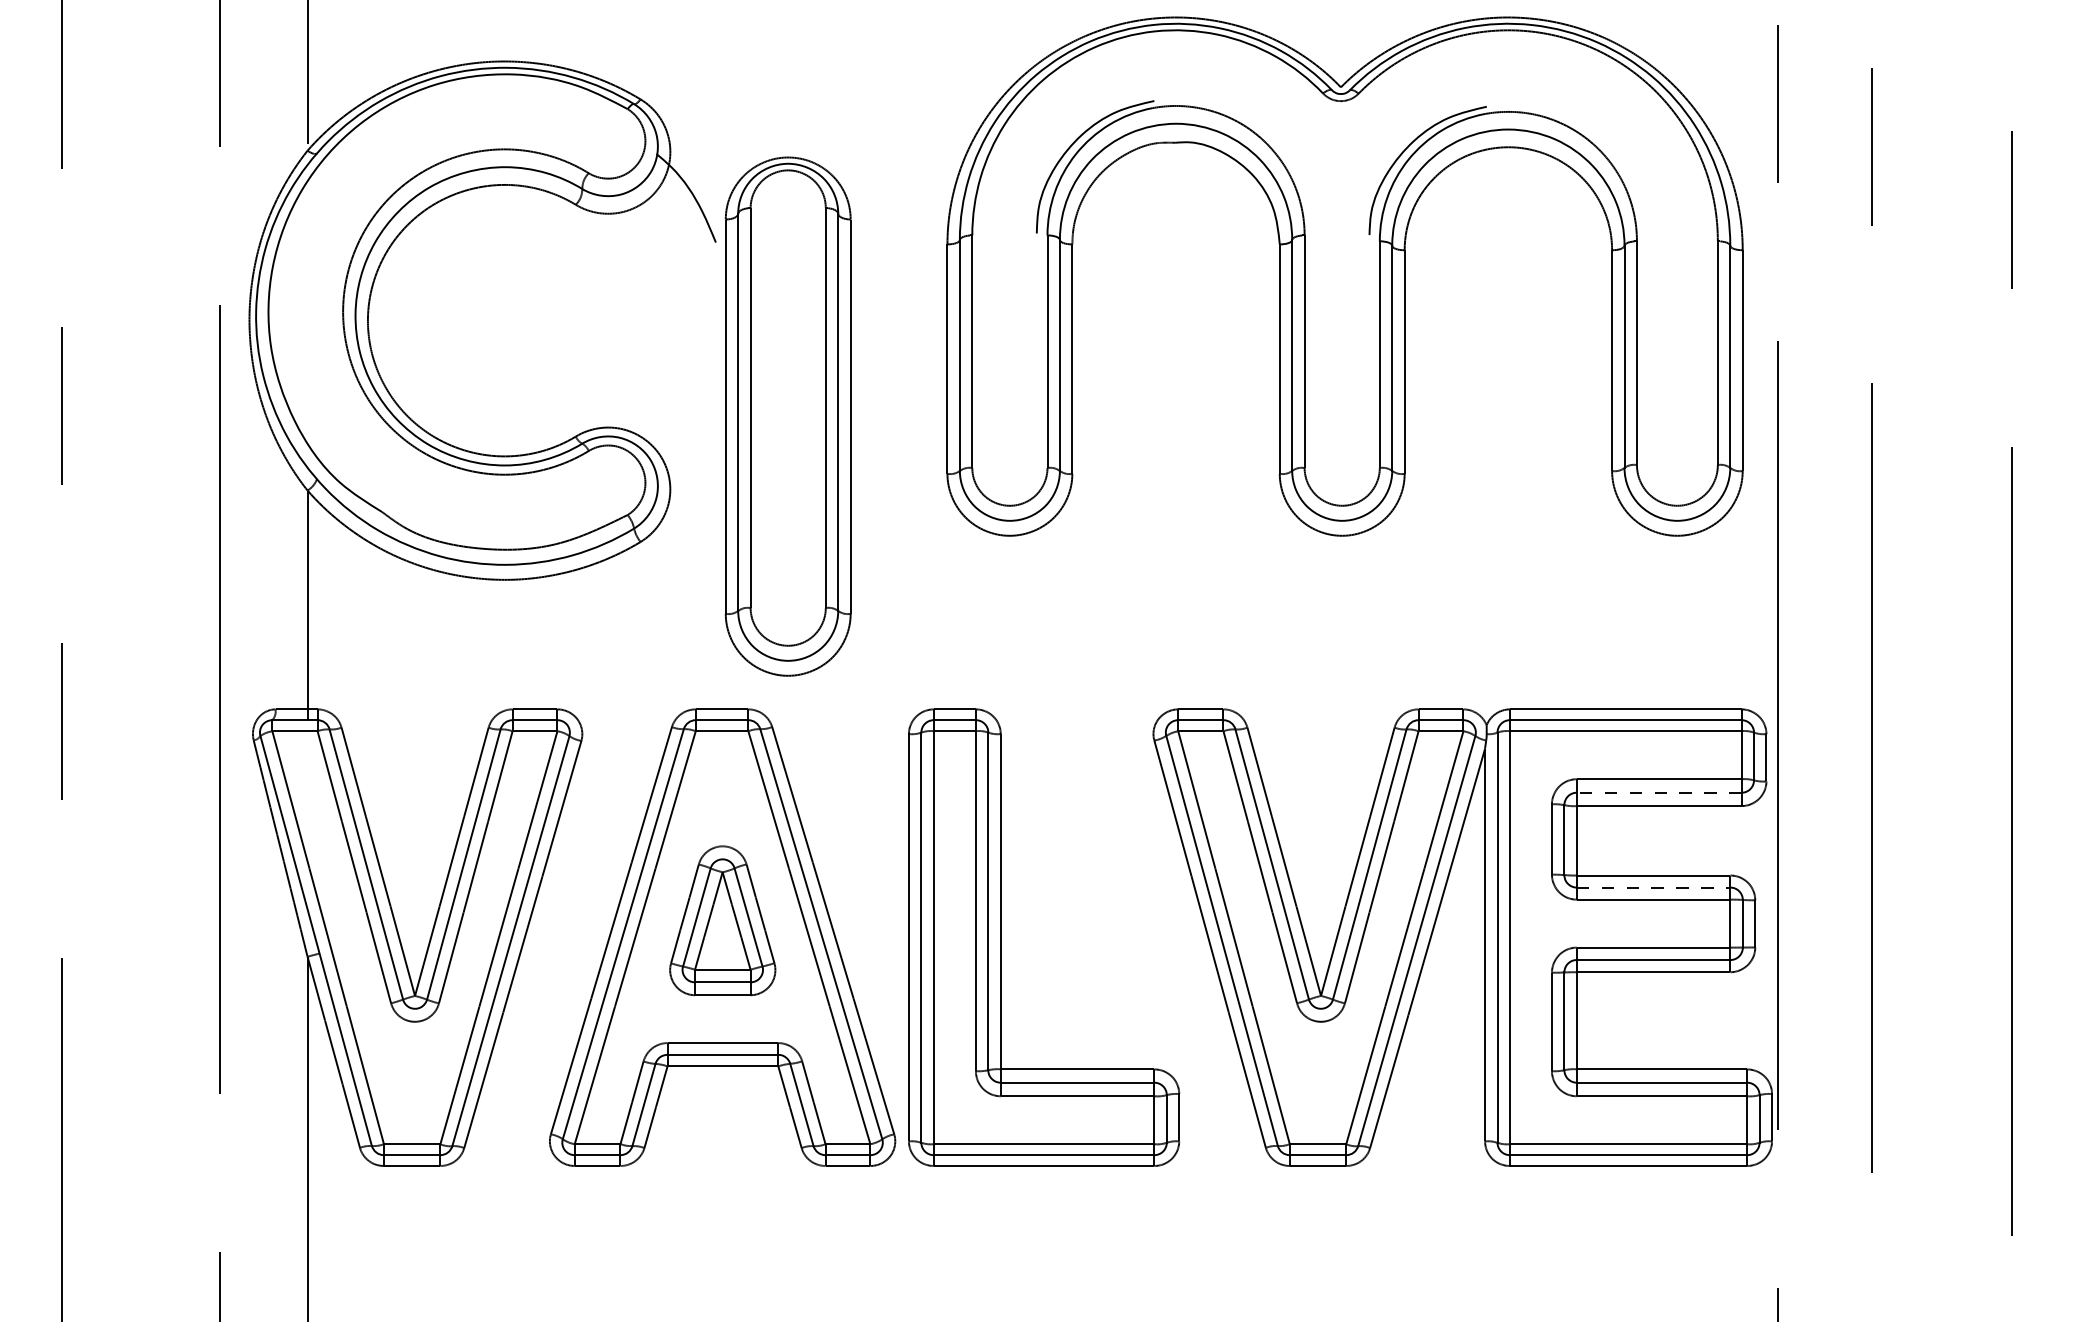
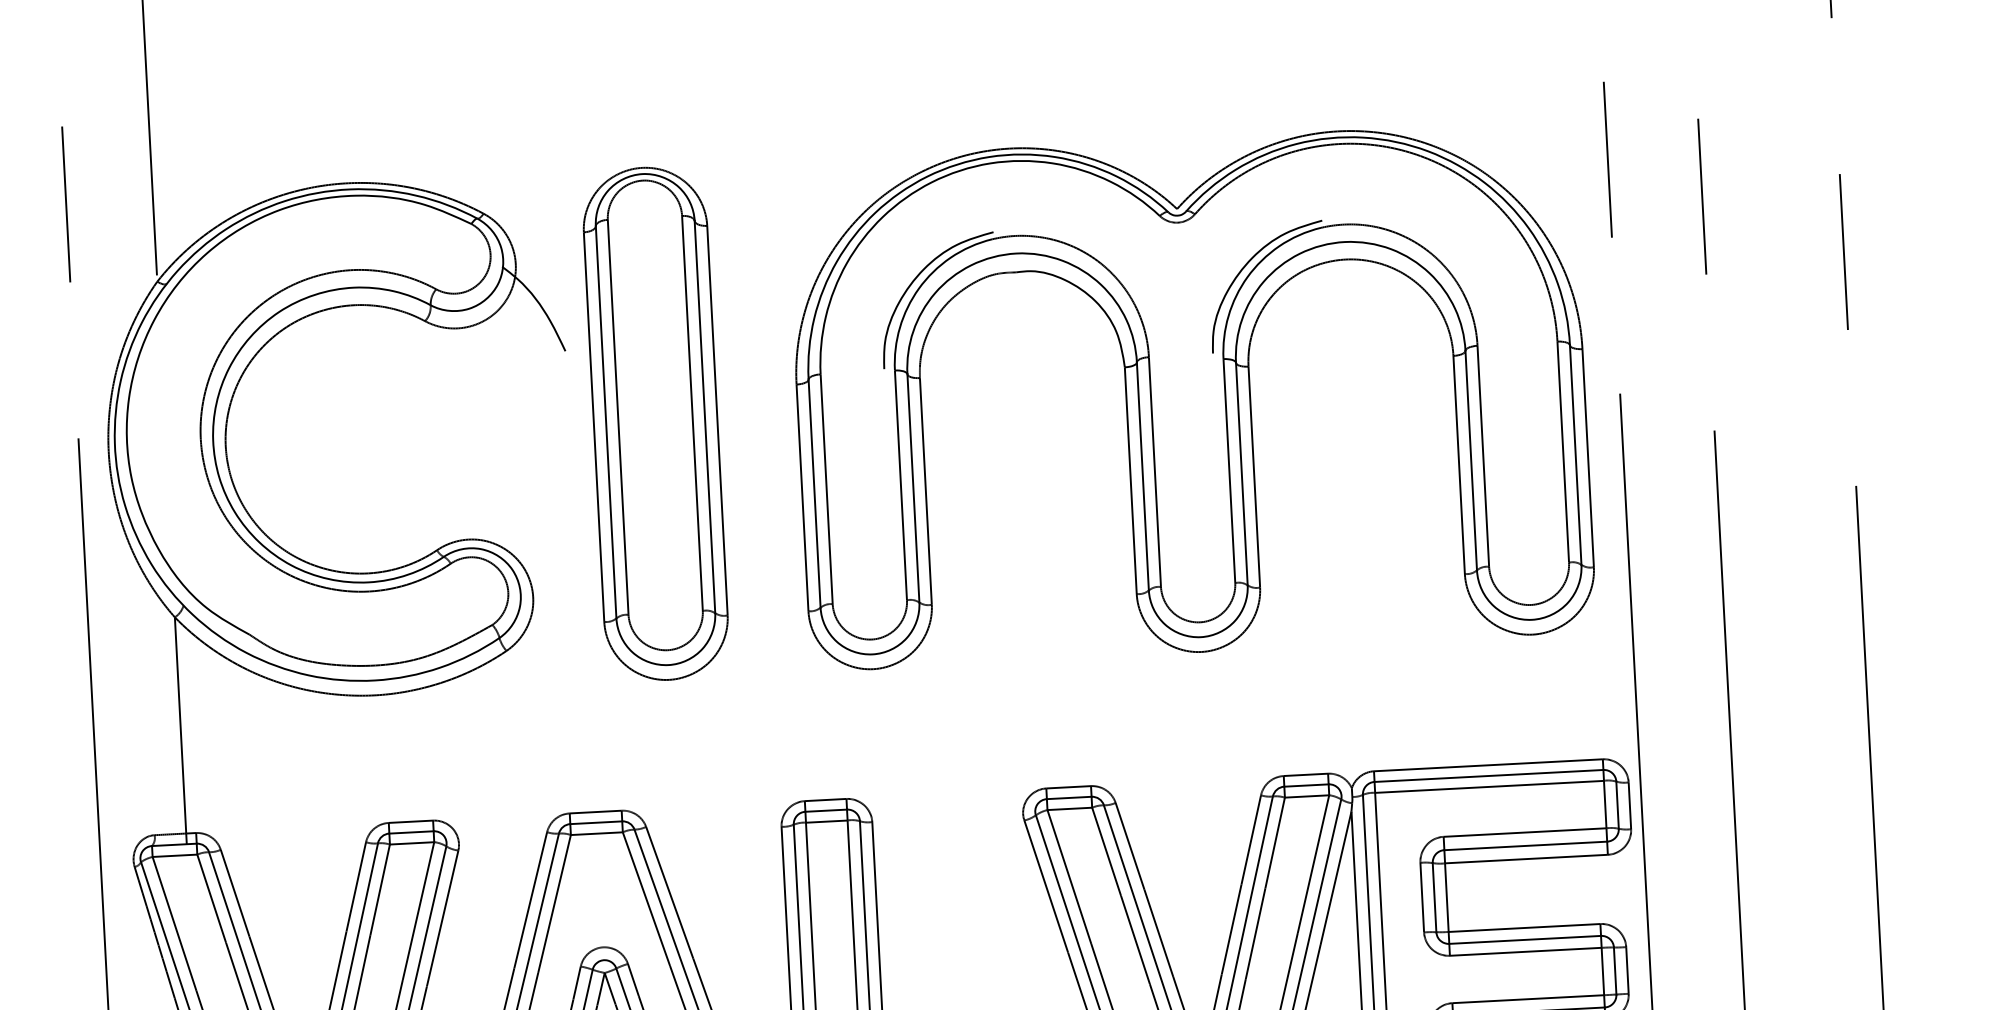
part: (1344, 276) -> (1190, 395), moved
part: (787, 416) -> (655, 423), moved
line: (1658, 792) -> (1525, 845), dashed -> solid
line: (1653, 887) -> (1525, 939), dashed -> solid

